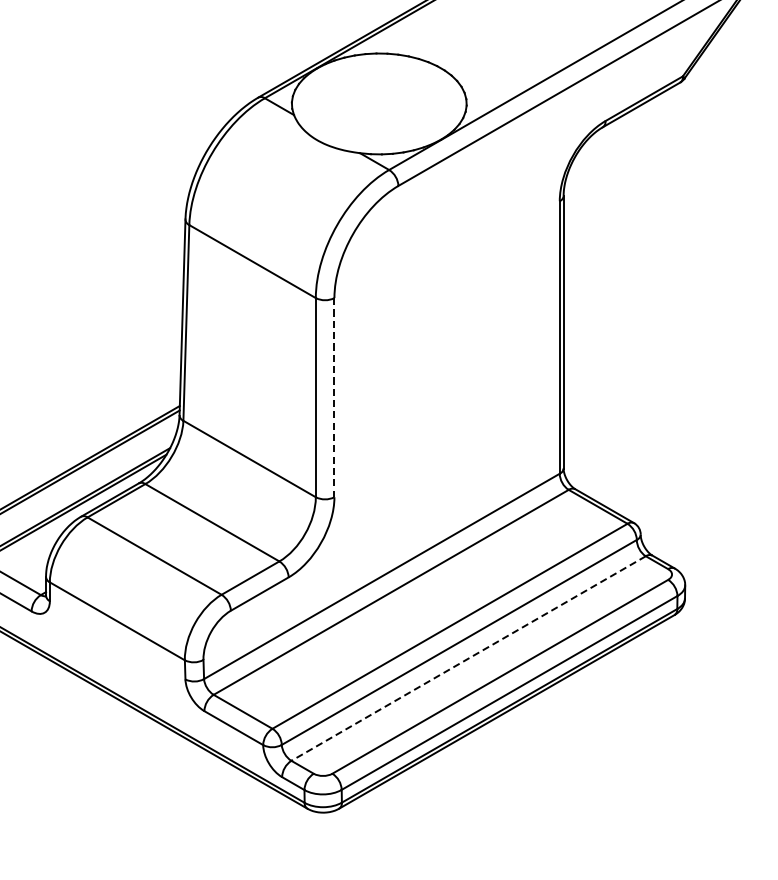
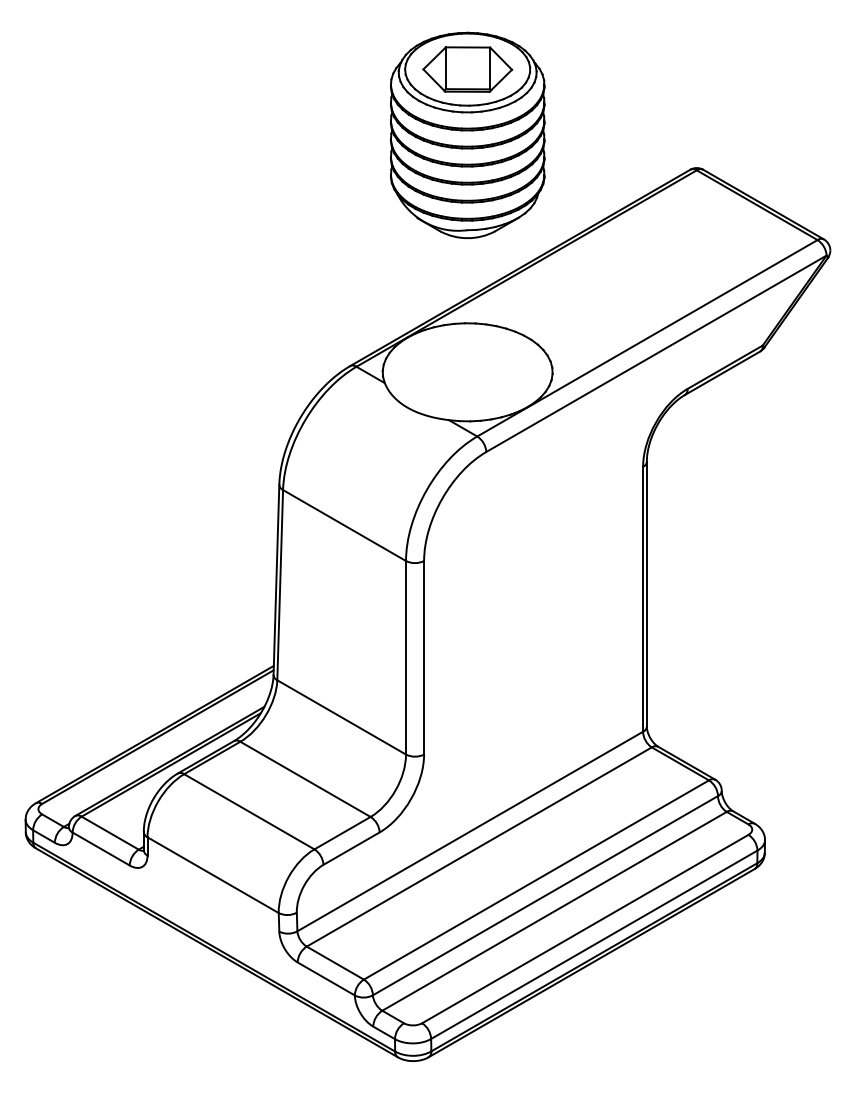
line: (334, 397) -> (424, 657), dashed -> solid
line: (468, 658) -> (554, 911), dashed -> solid

